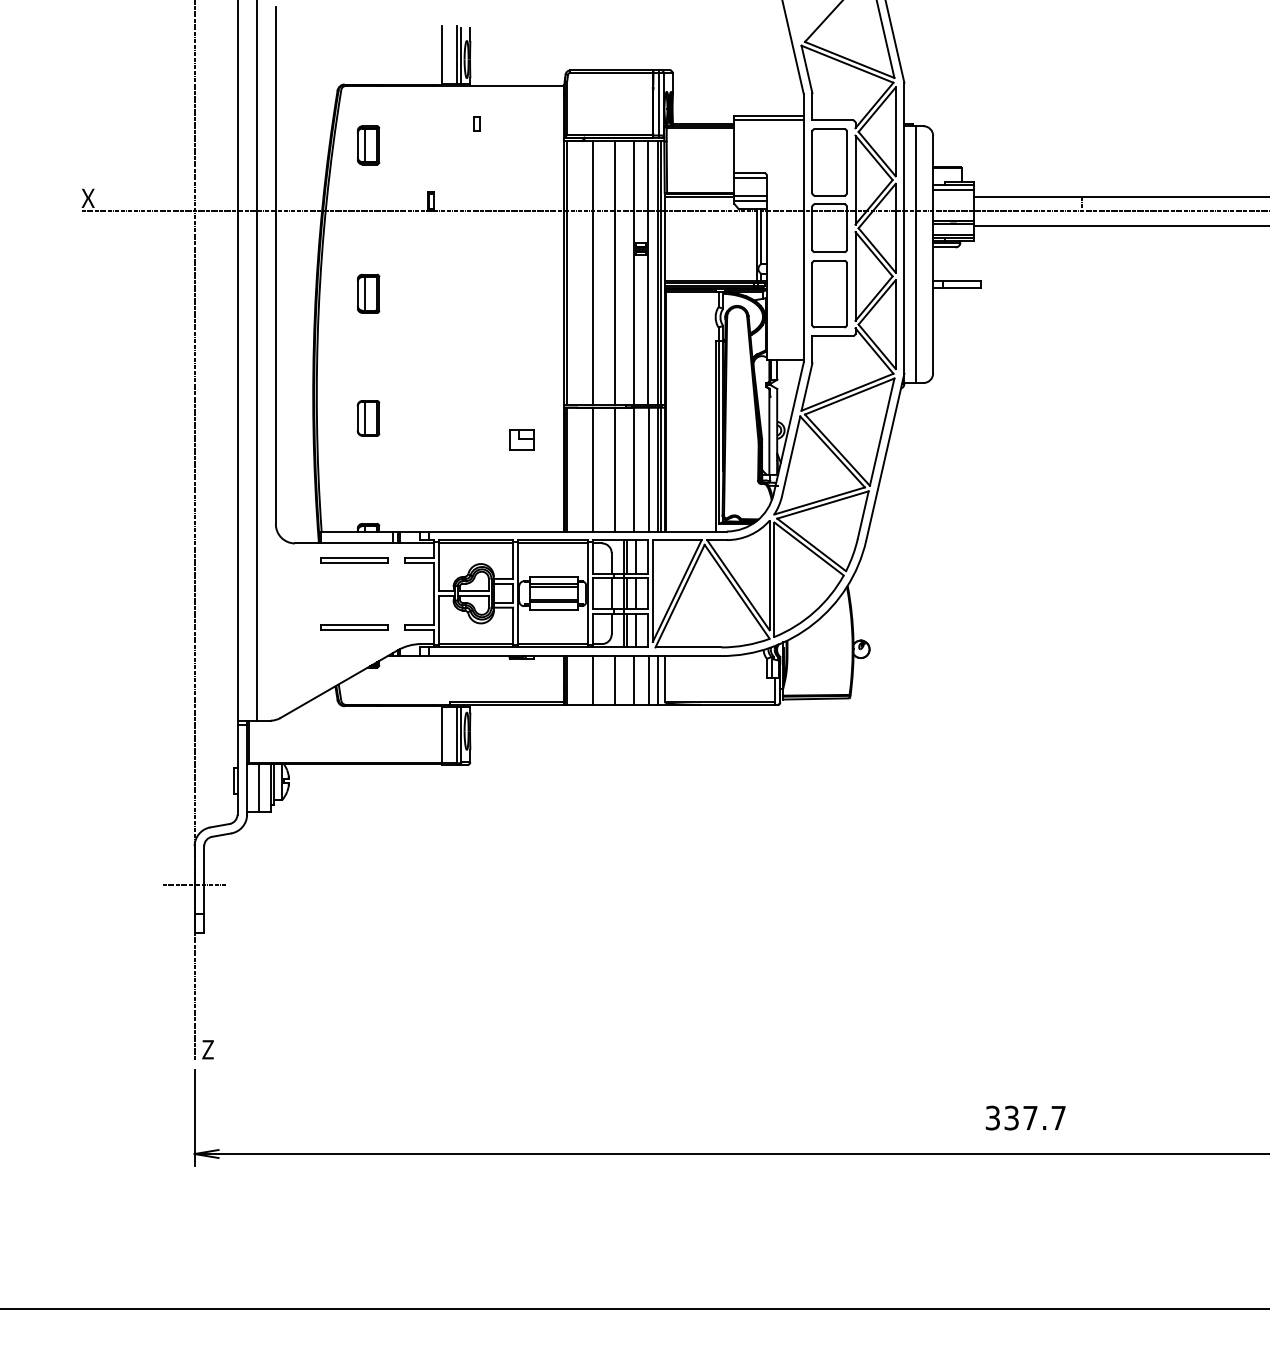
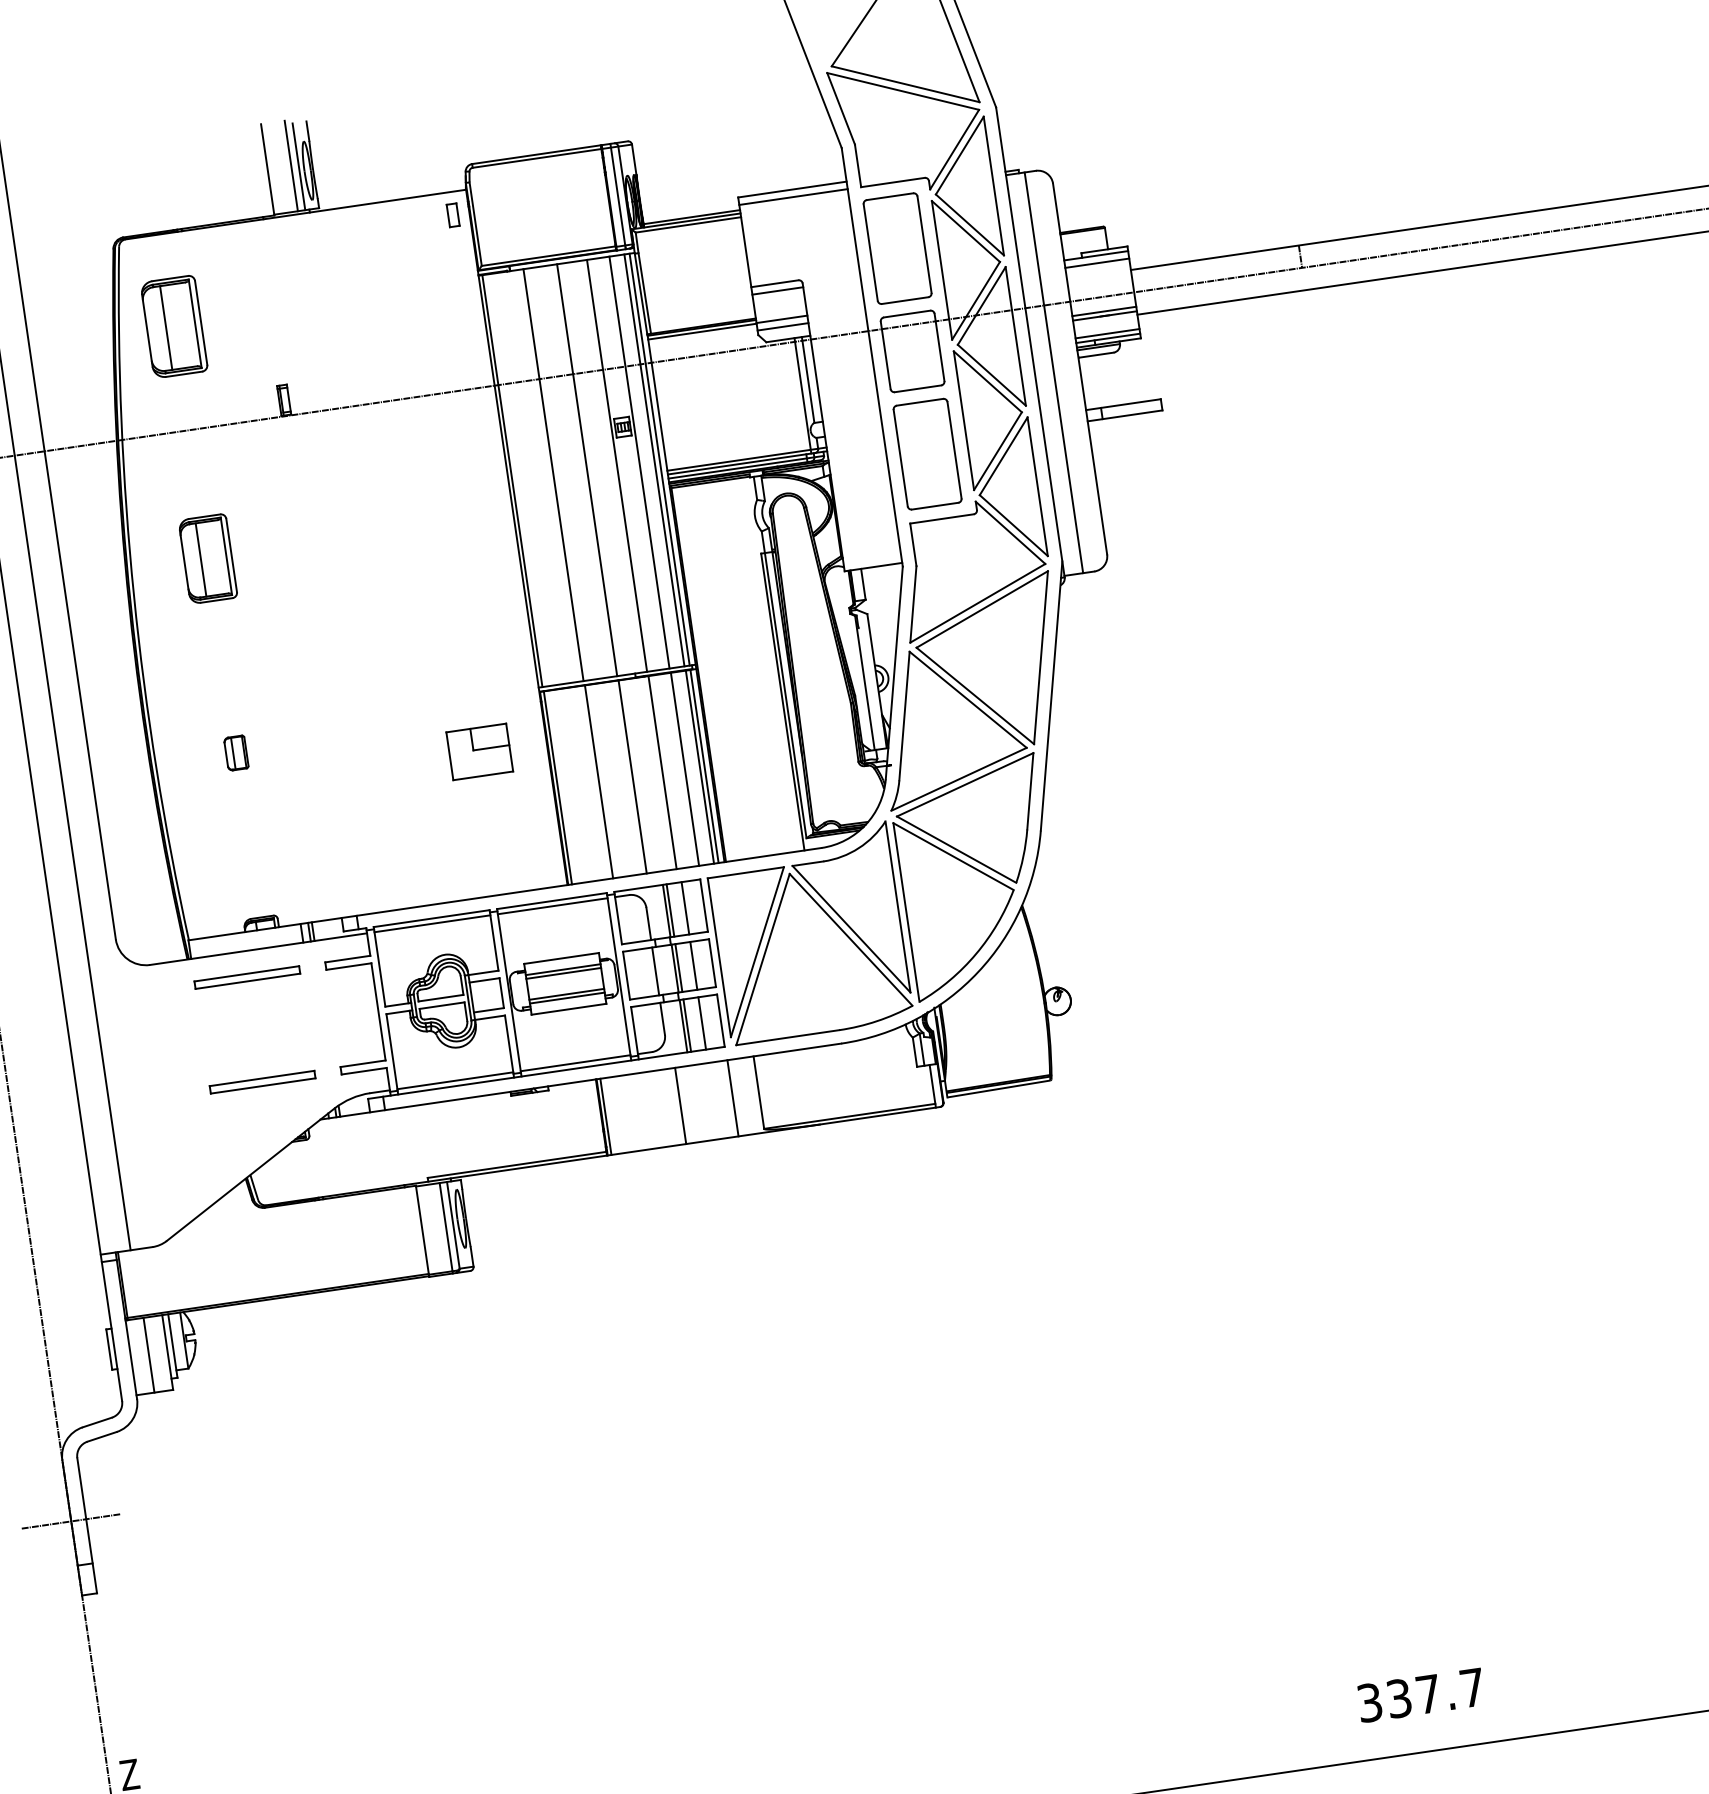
part: (476, 123) -> (452, 214), moved
part: (368, 145) -> (174, 327), size x1.6
part: (368, 293) -> (207, 558), size x1.4
part: (368, 418) -> (236, 753), size x0.6
part: (521, 439) -> (479, 751), size x1.6
line: (593, 680) -> (647, 1110), removed
line: (634, 680) -> (711, 1101), removed
line: (658, 680) -> (748, 1096), removed

